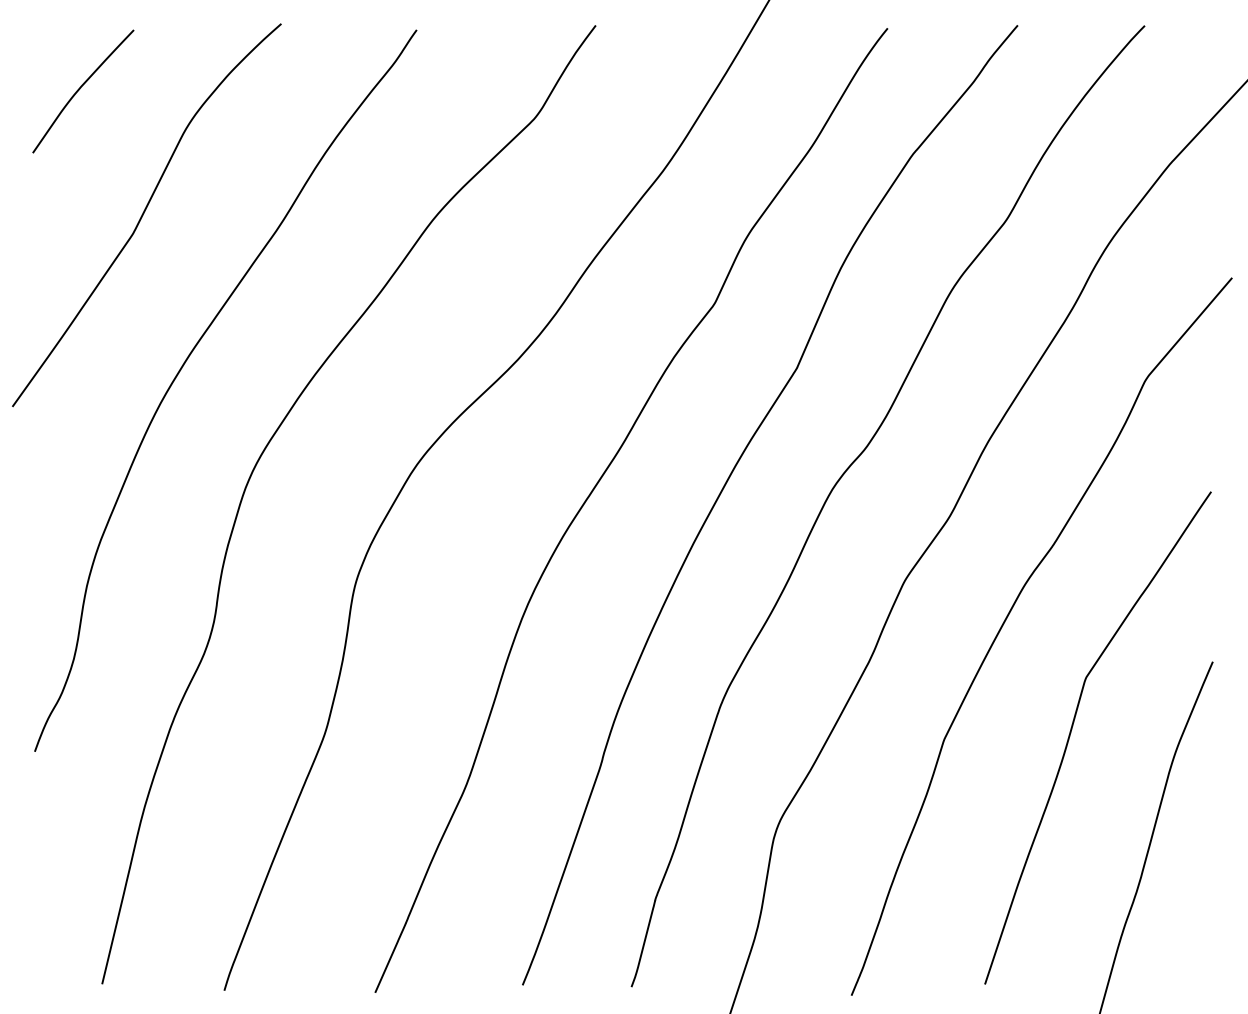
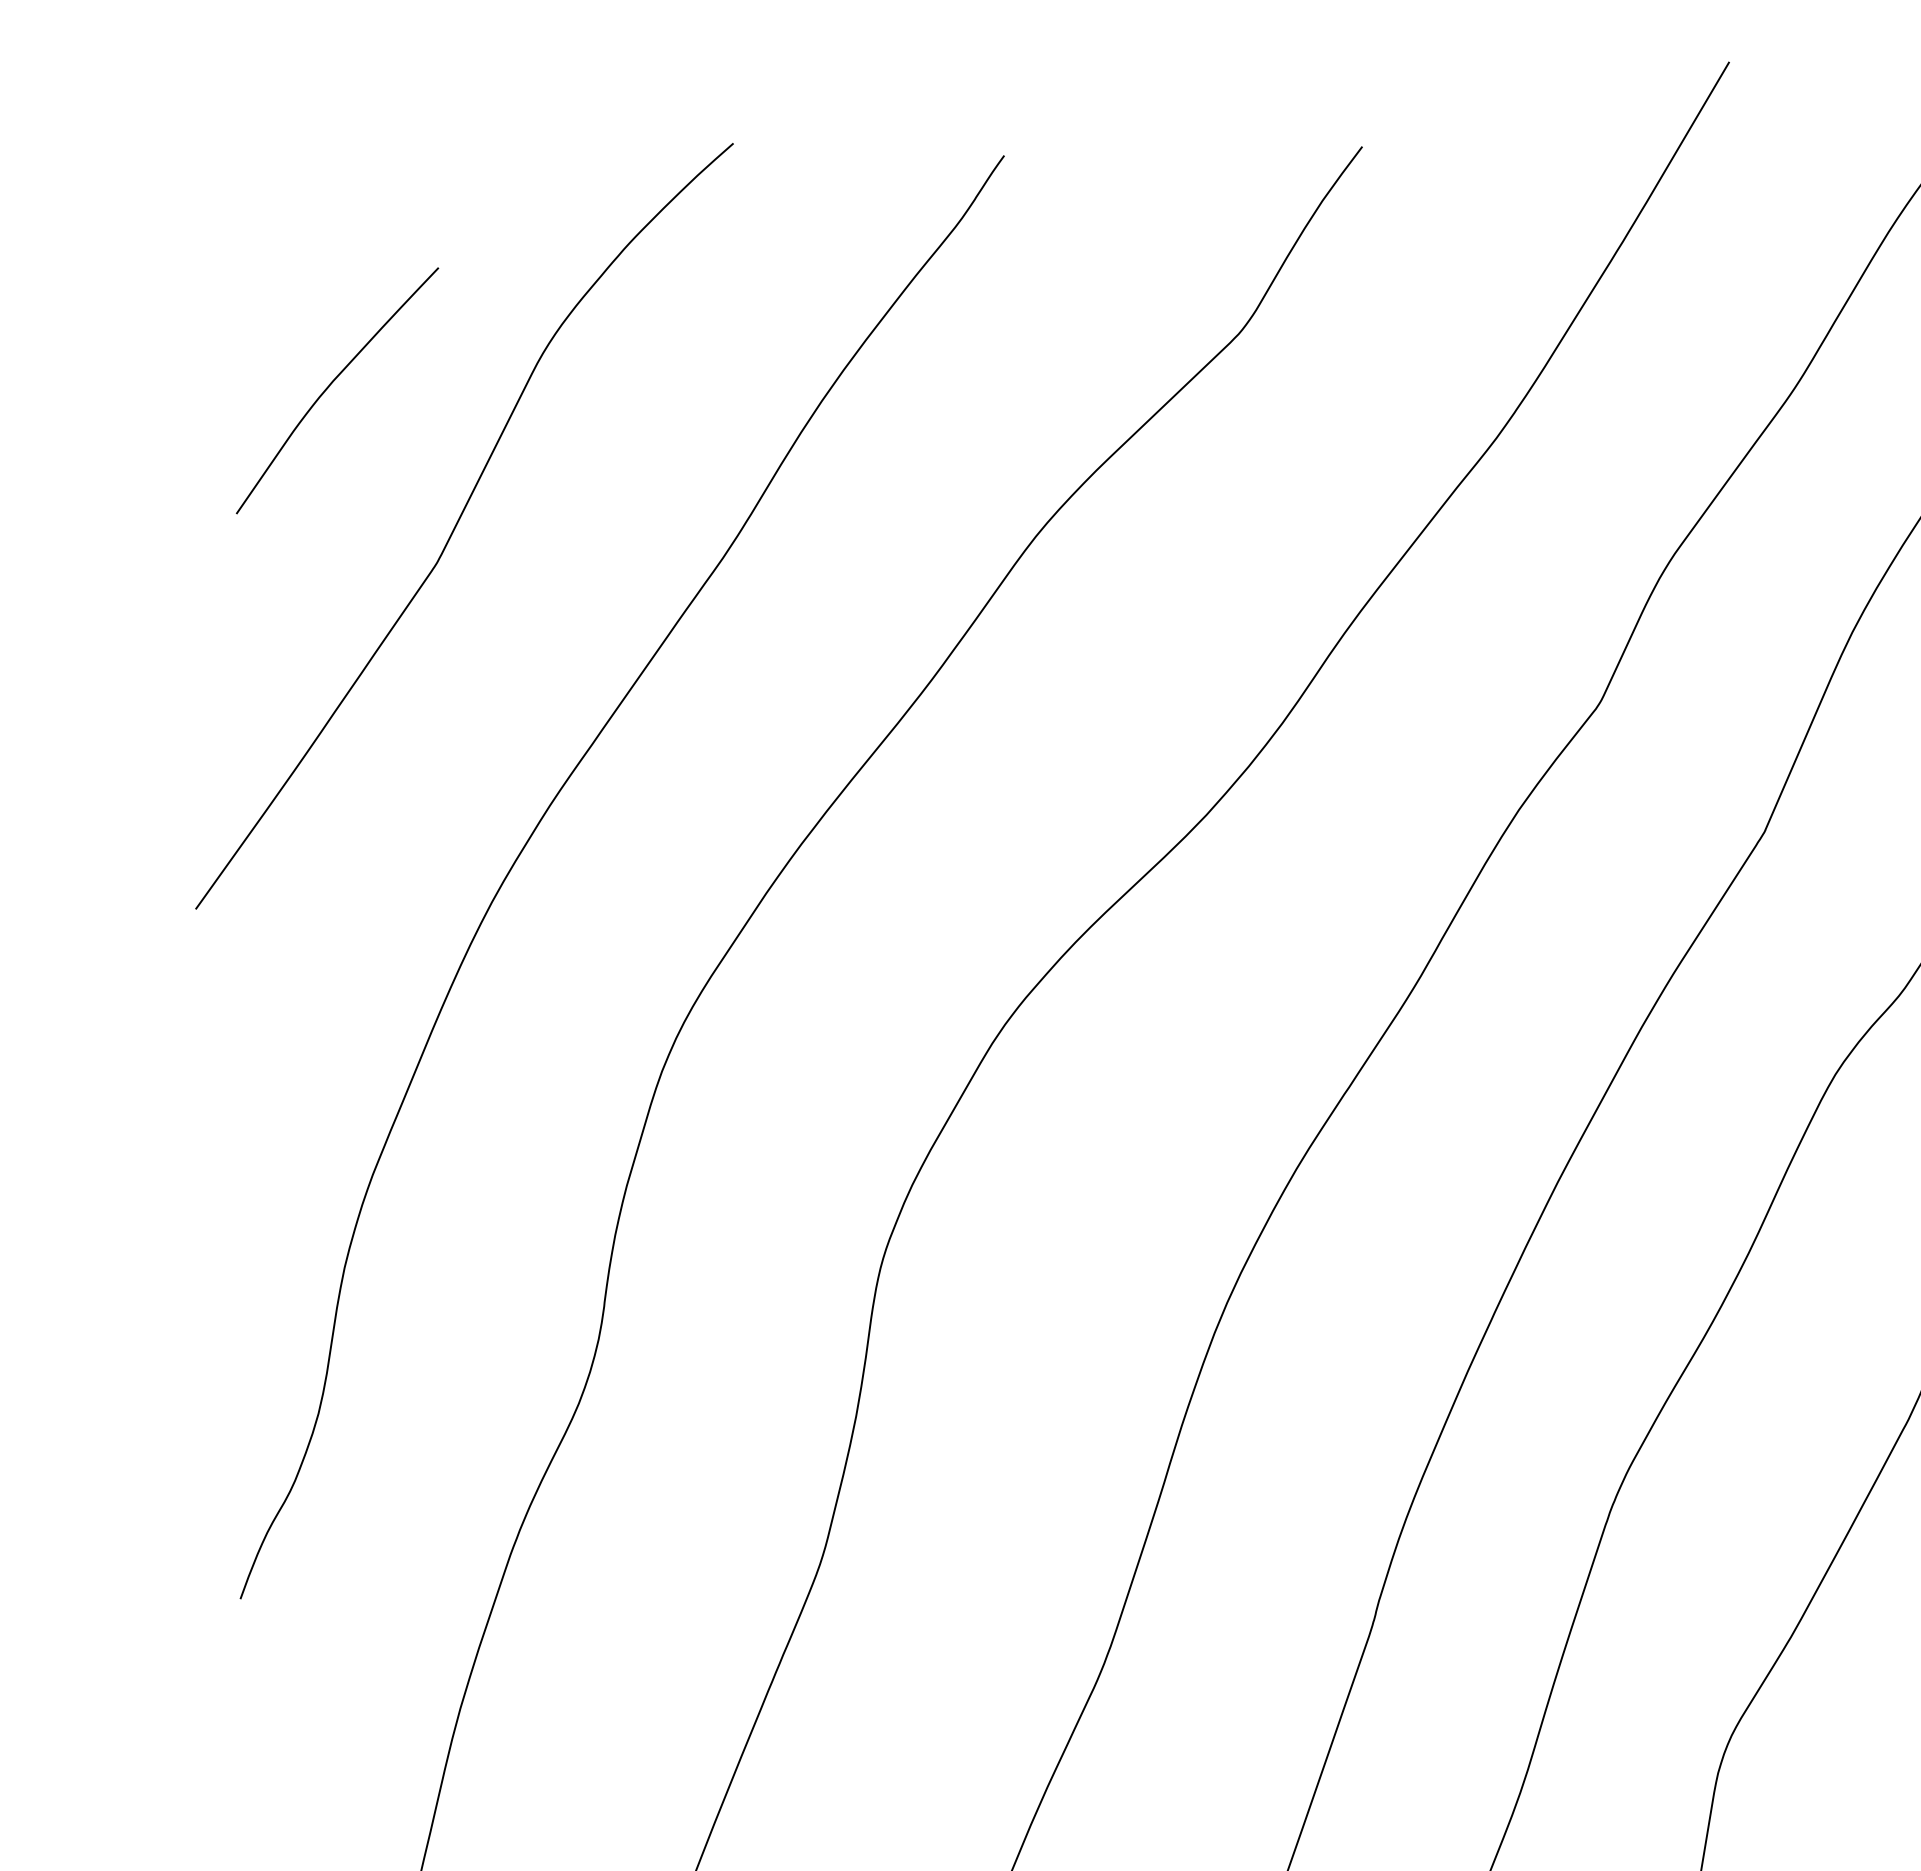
curve: (80, 89) -> (331, 386), moved

